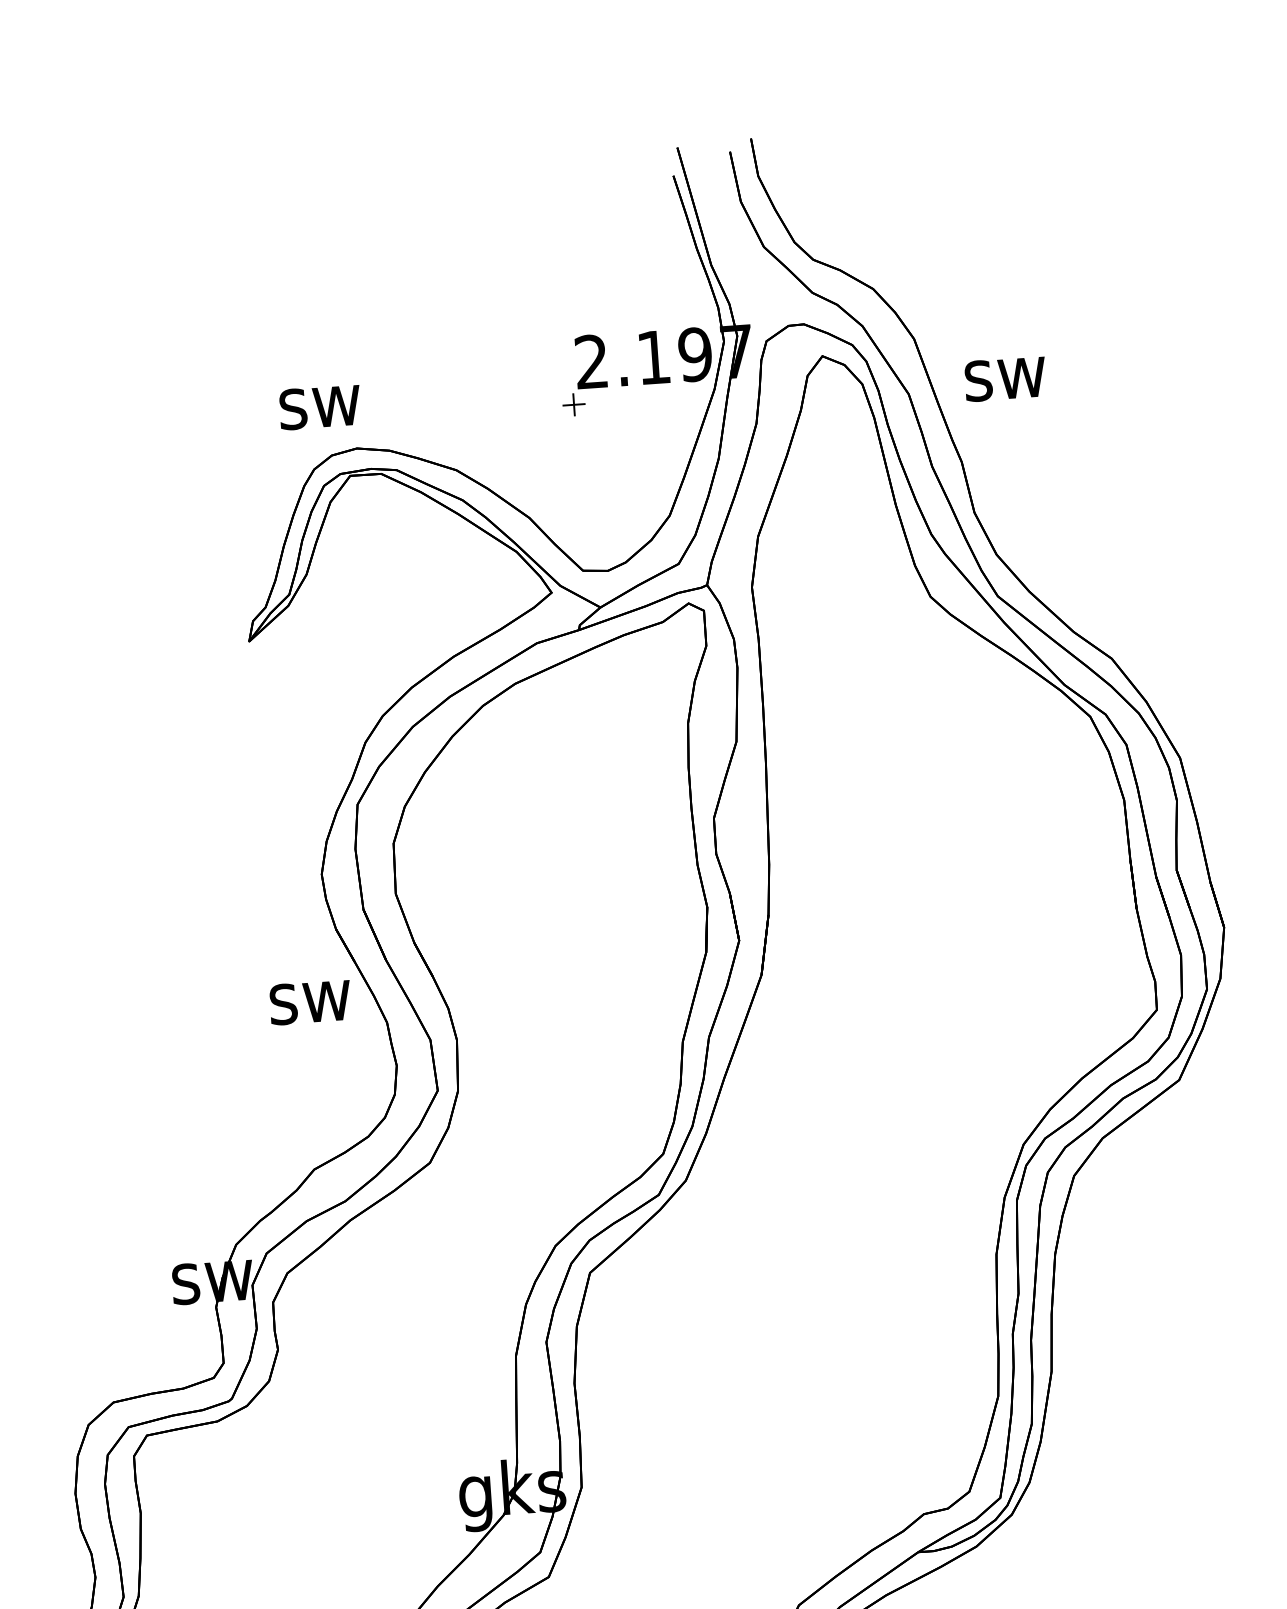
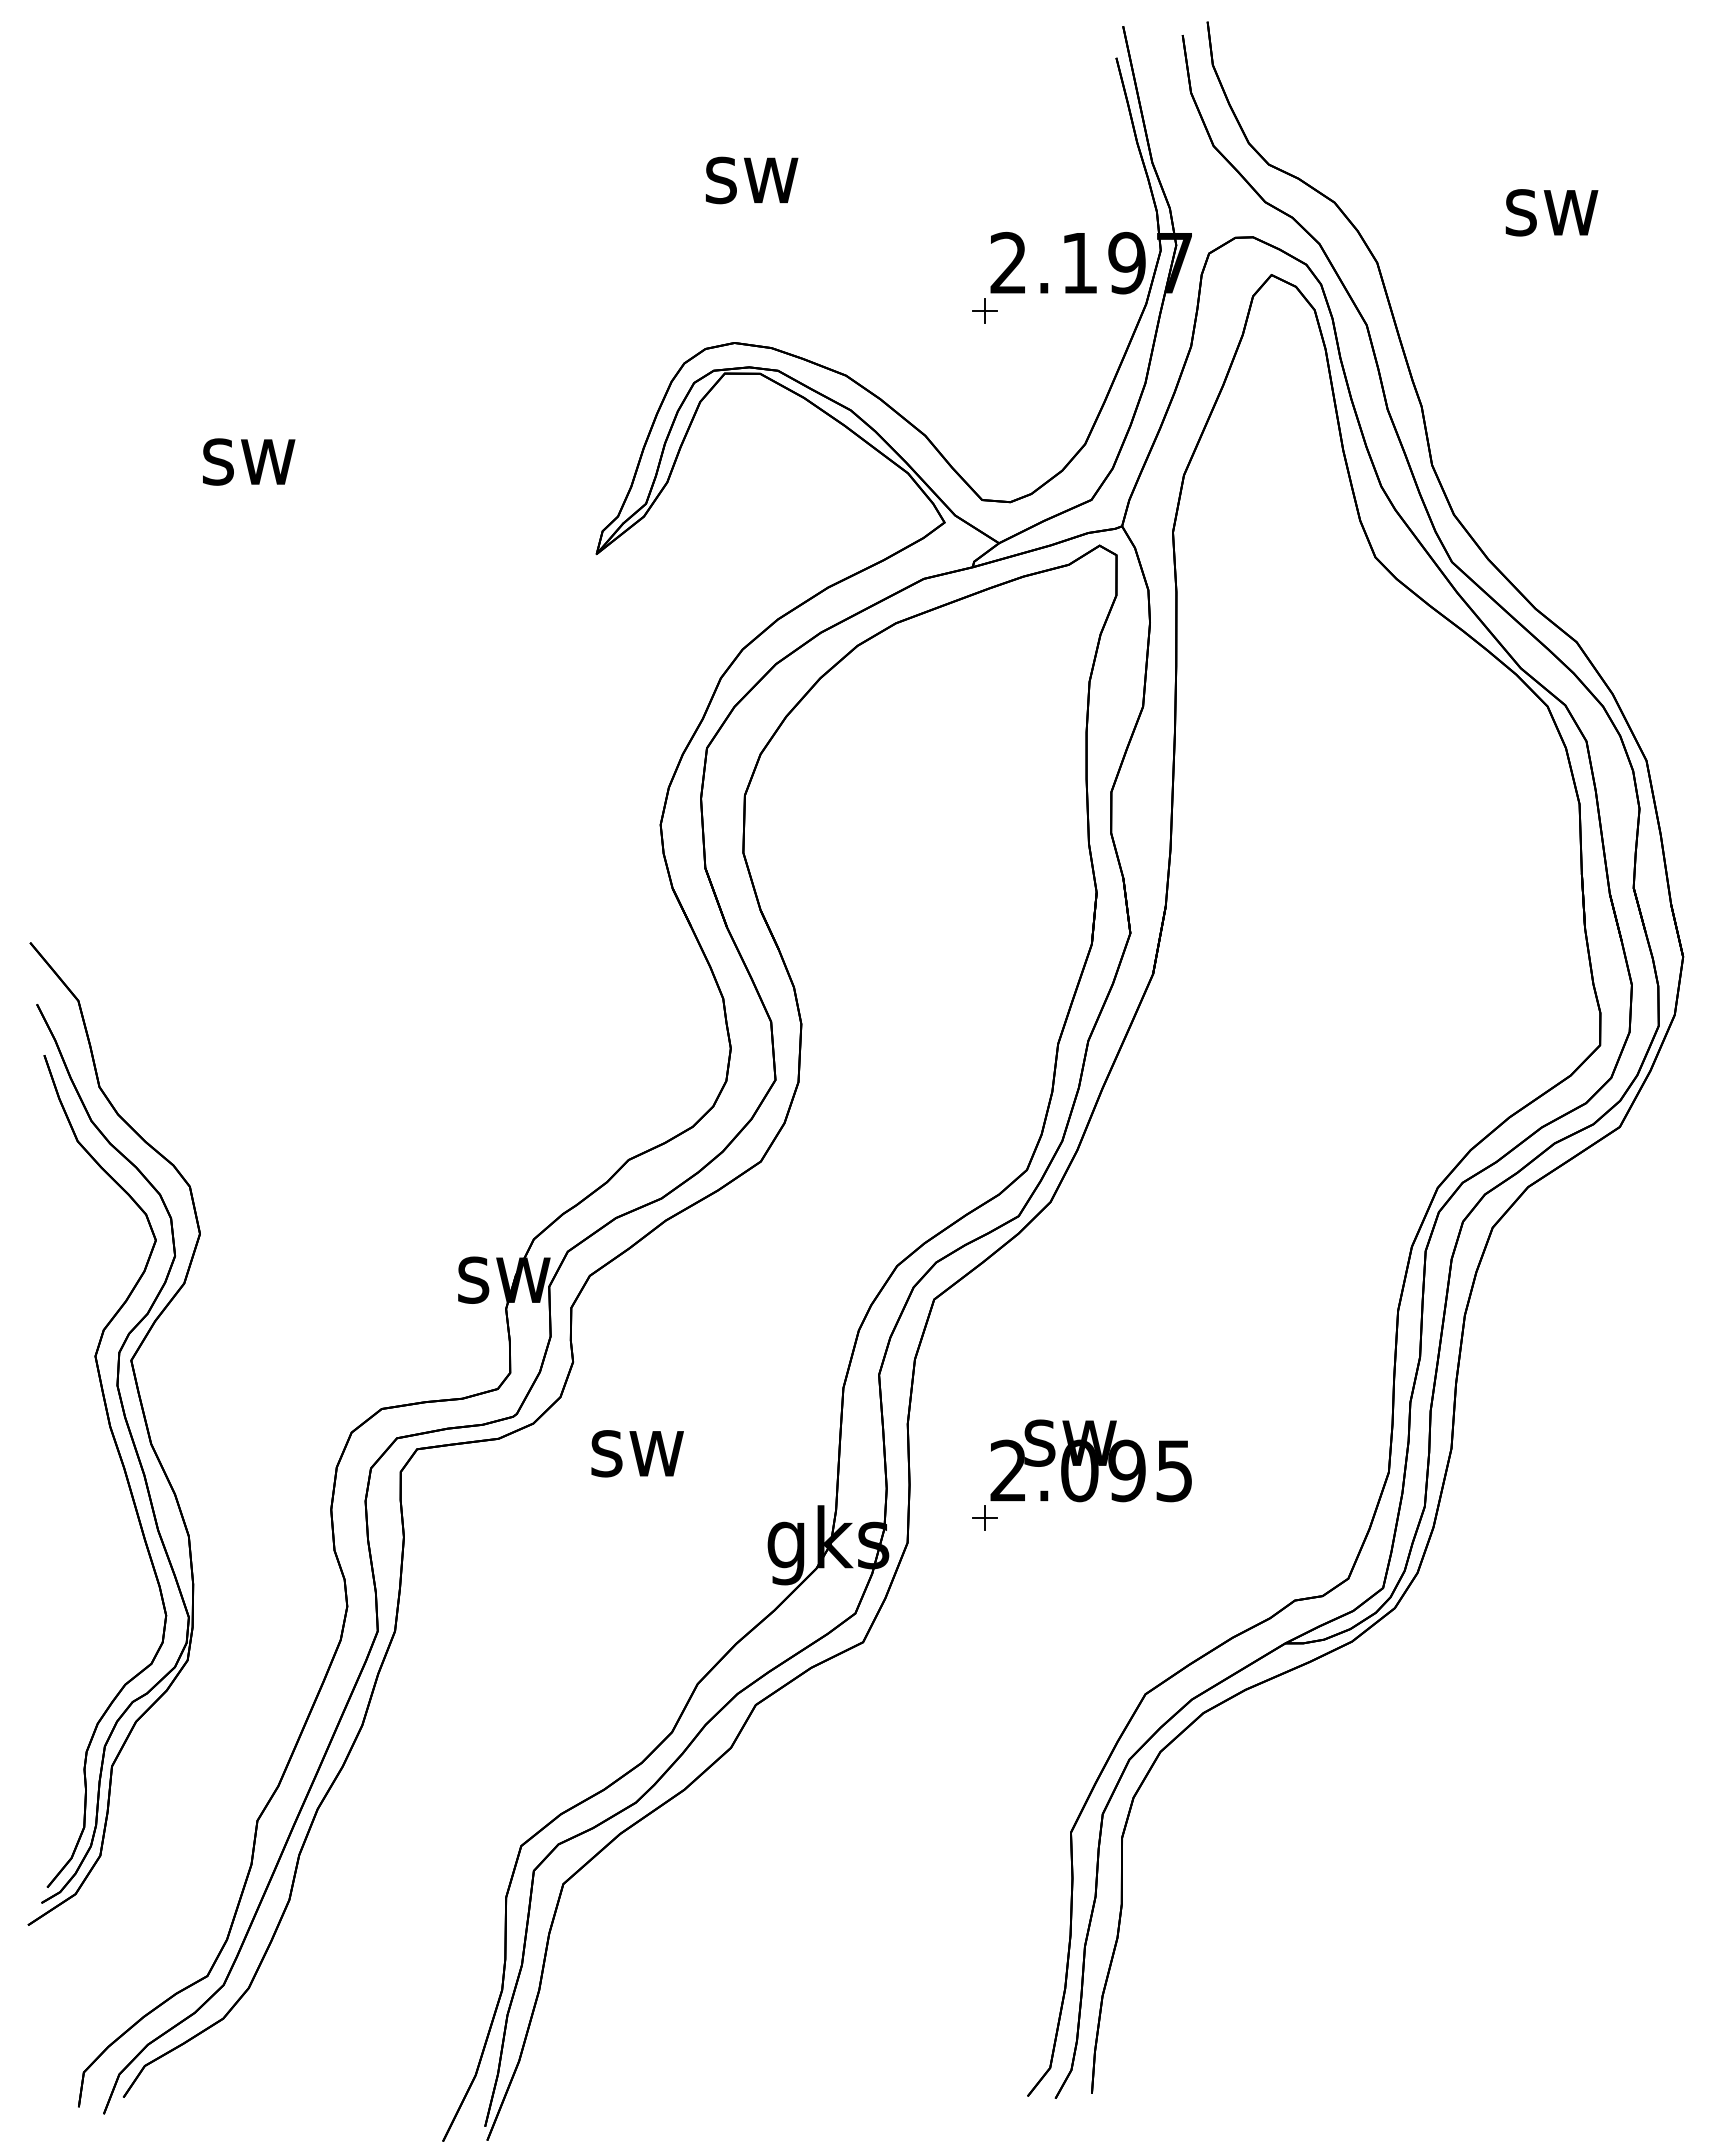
text: (1005, 379) -> (1551, 212), moved
text: (320, 407) -> (752, 180), moved
text: (310, 1002) -> (637, 1453), moved
part: (729, 1416) -> (1081, 1474), added

